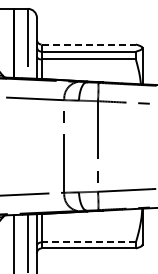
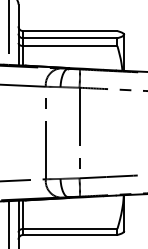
line: (89, 44) -> (71, 31), dashed -> solid
line: (88, 242) -> (70, 229), dashed -> solid

